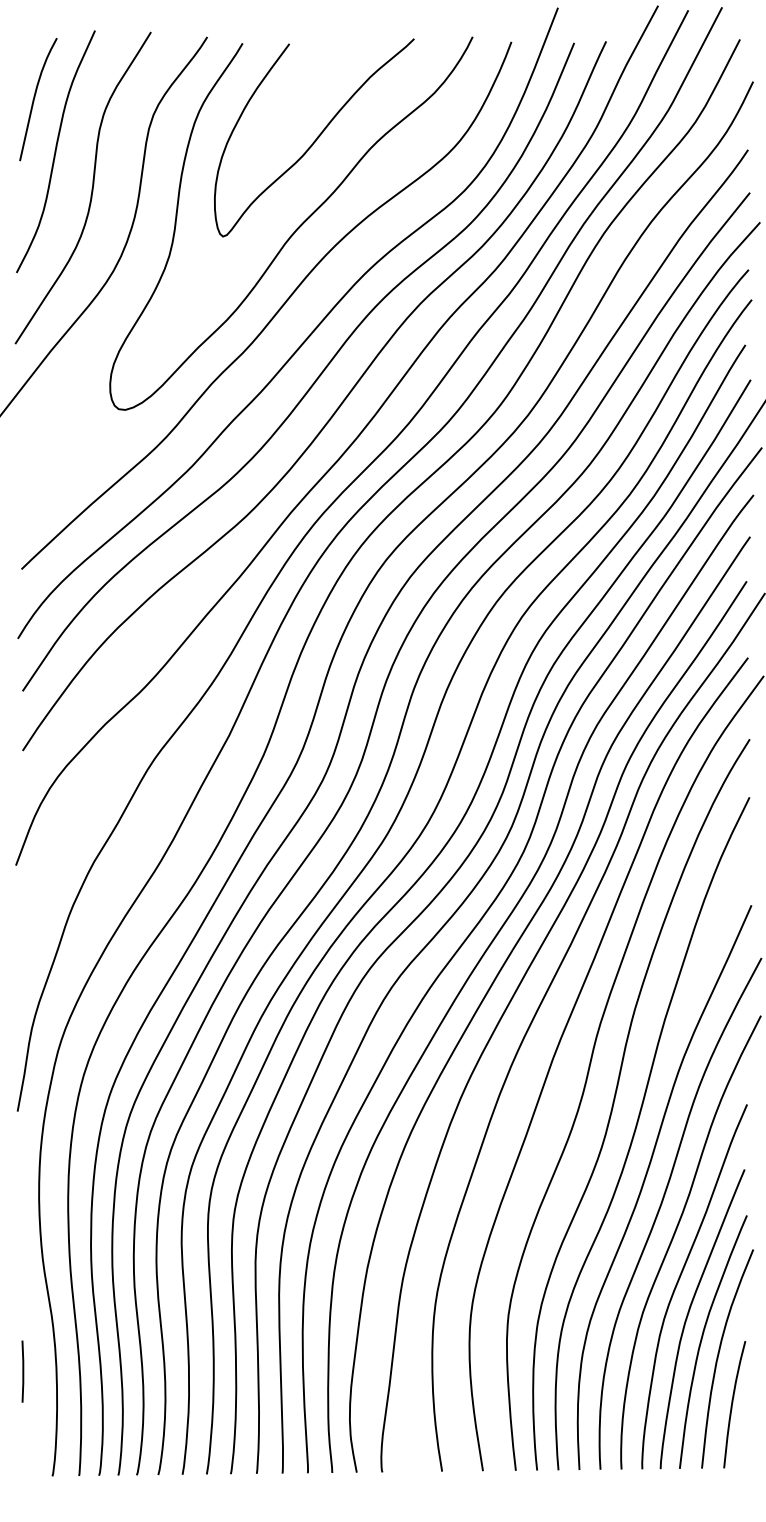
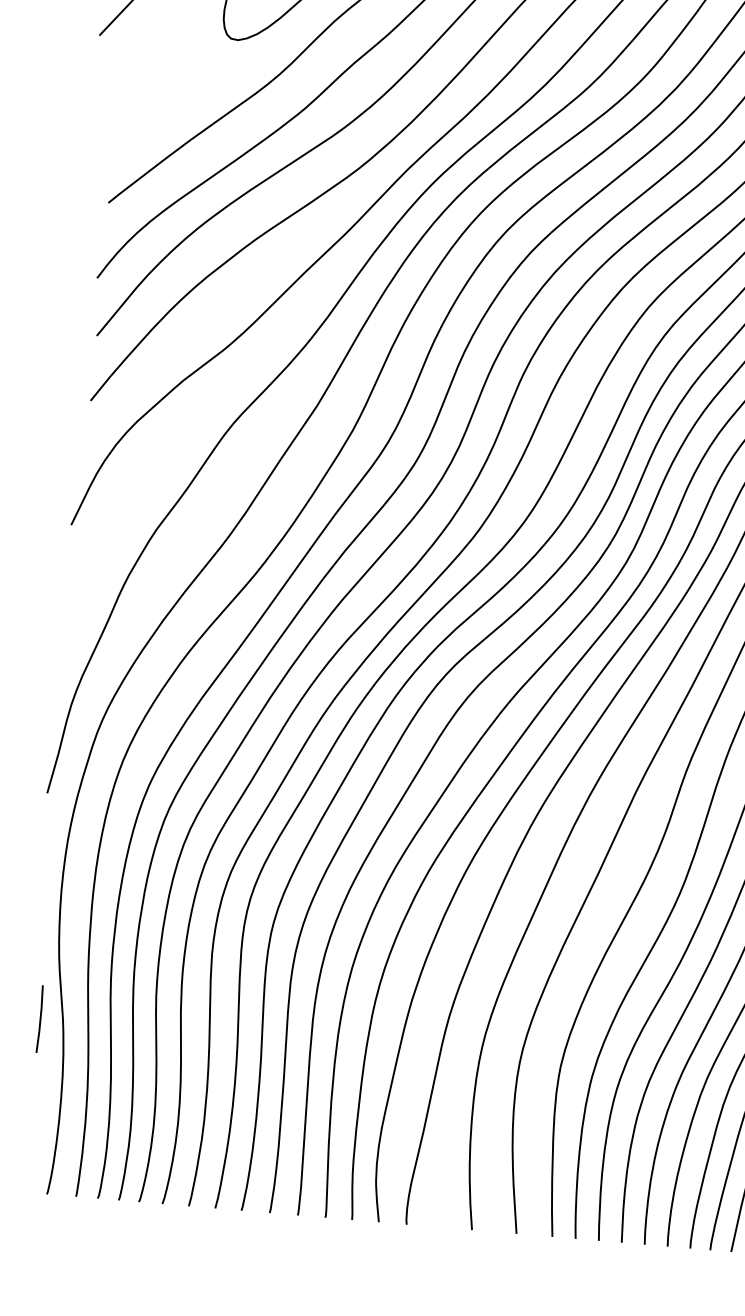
line: (22, 1371) -> (39, 1018), moved

